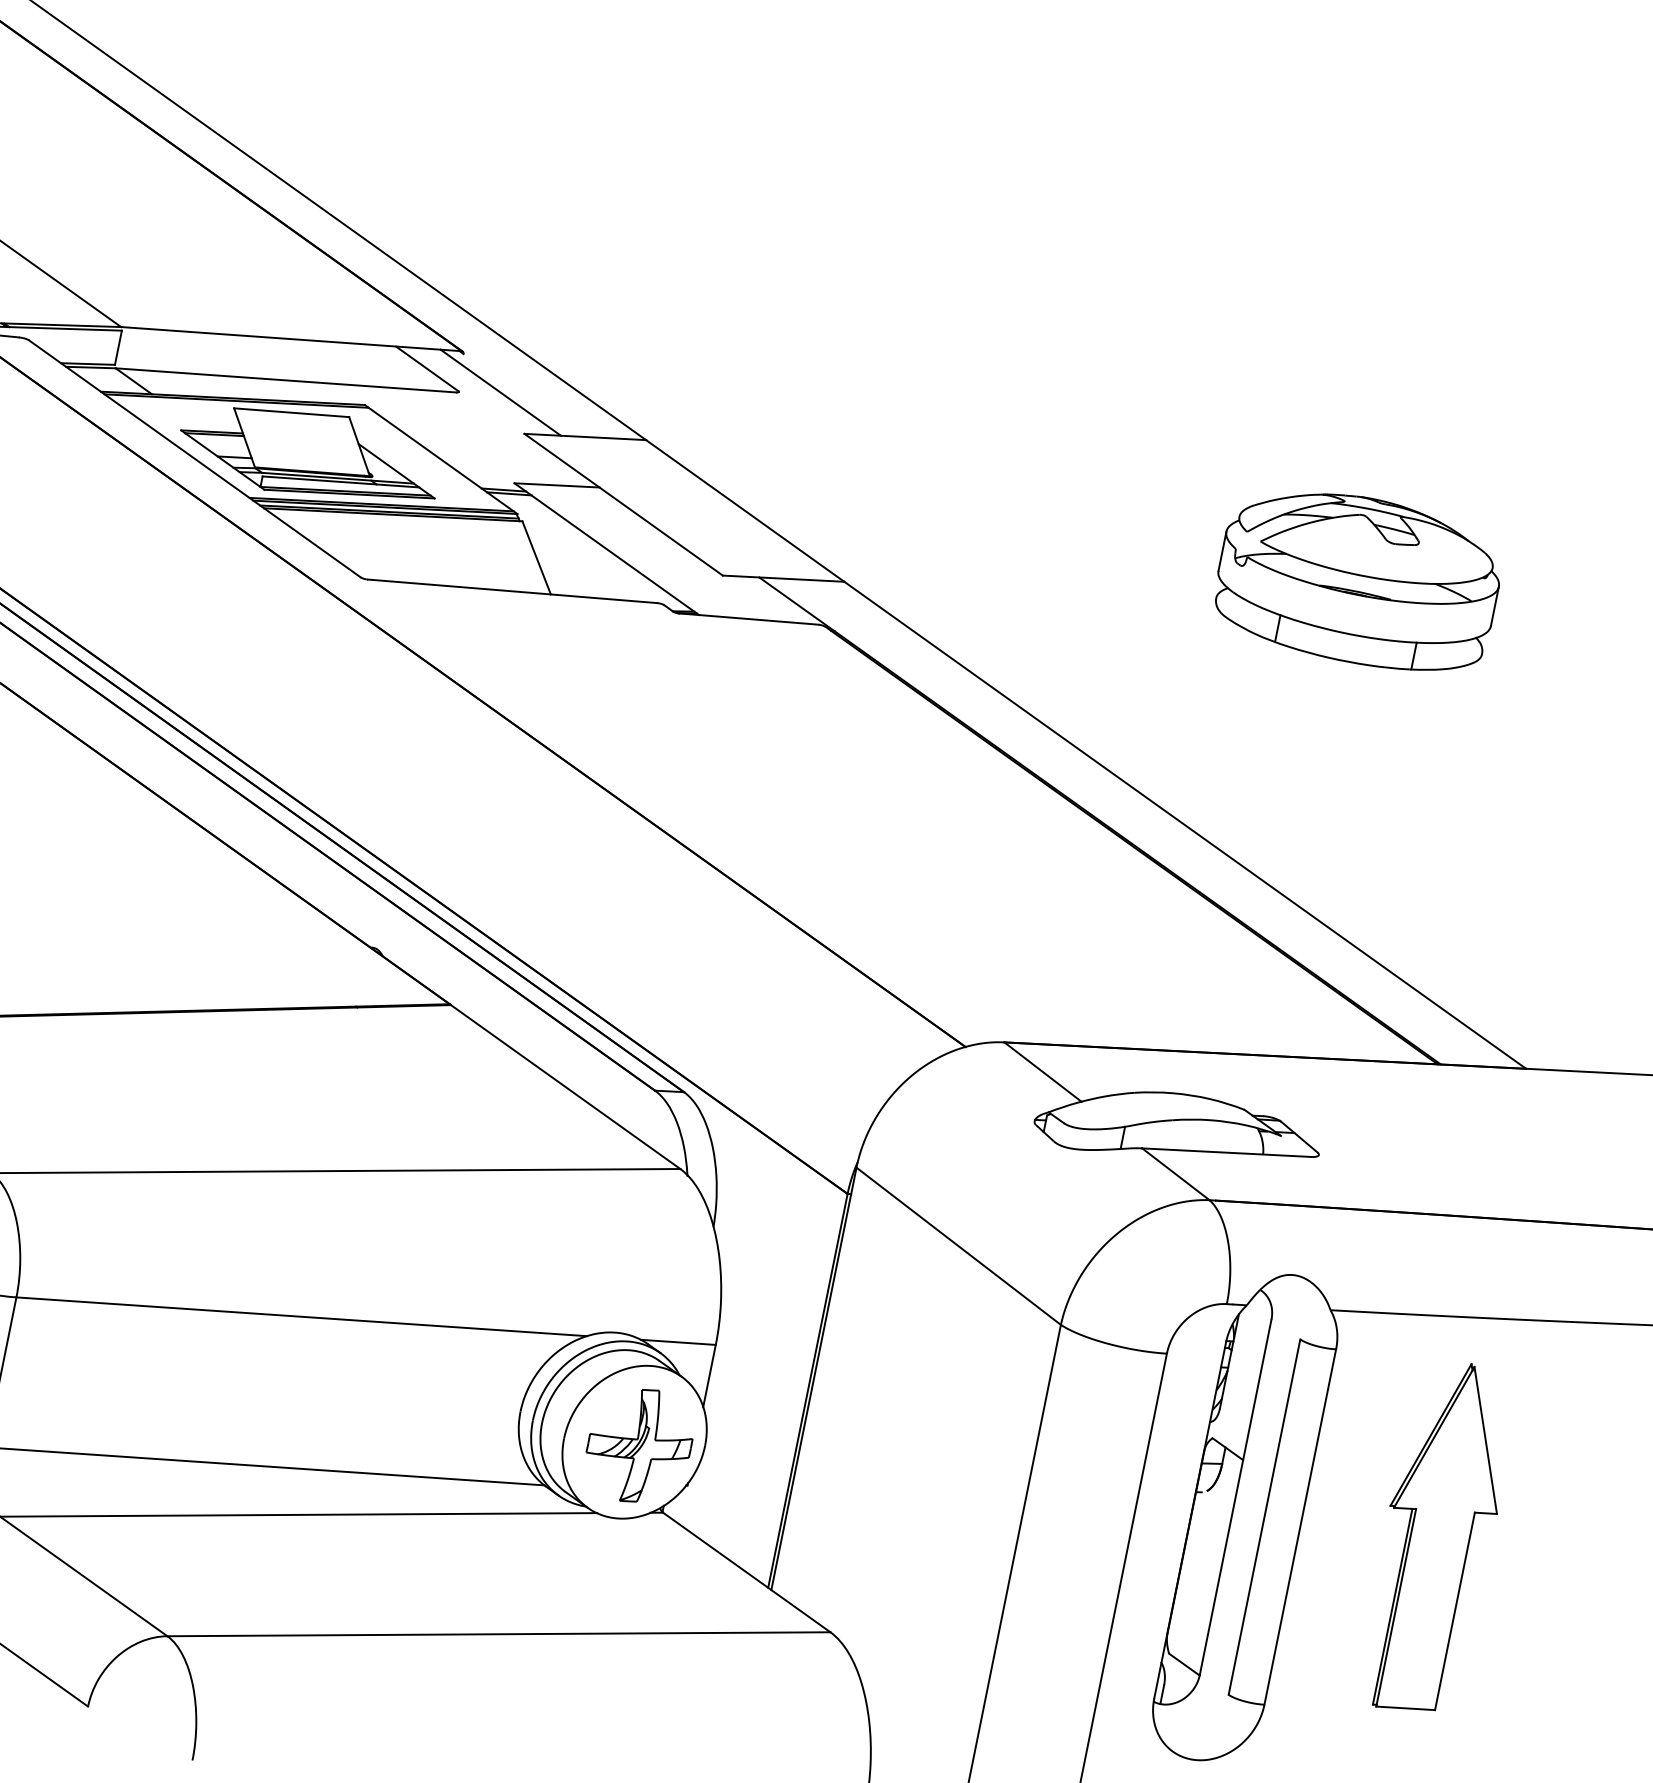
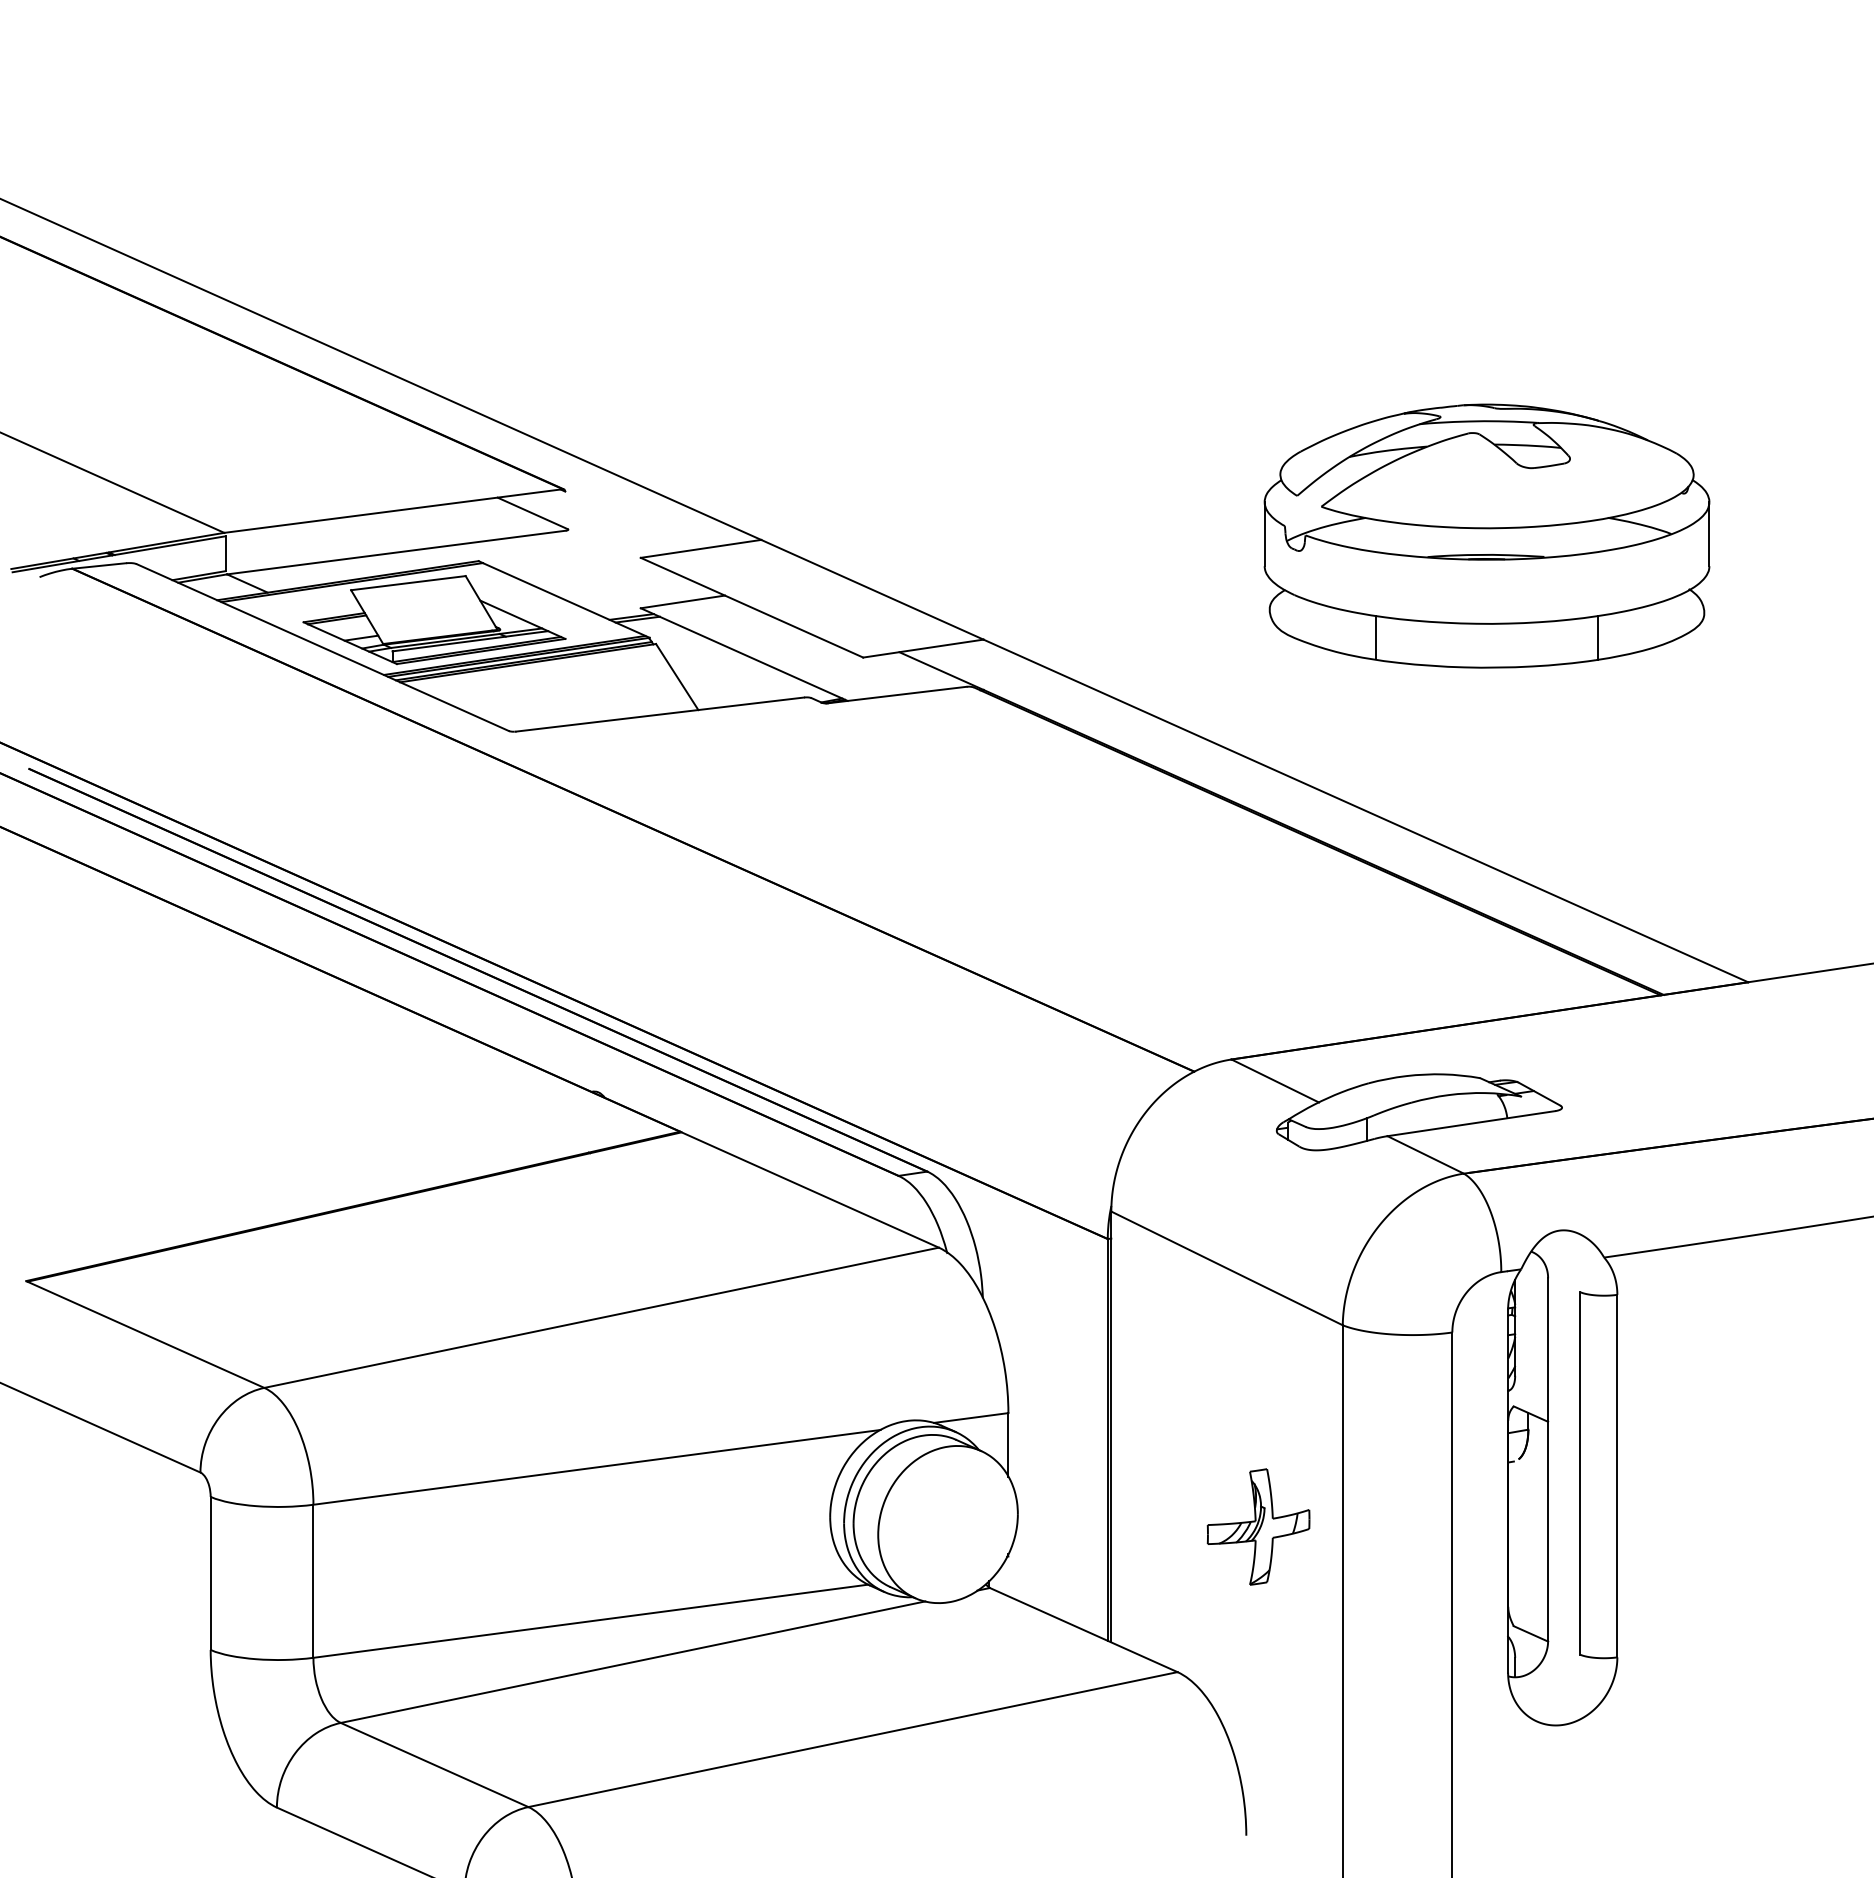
line: (500, 391) -> (608, 521), removed
part: (1358, 580) -> (1487, 536), size x1.6
part: (639, 1445) -> (1258, 1526), moved
part: (1438, 1537) -> (1754, 1459), removed

